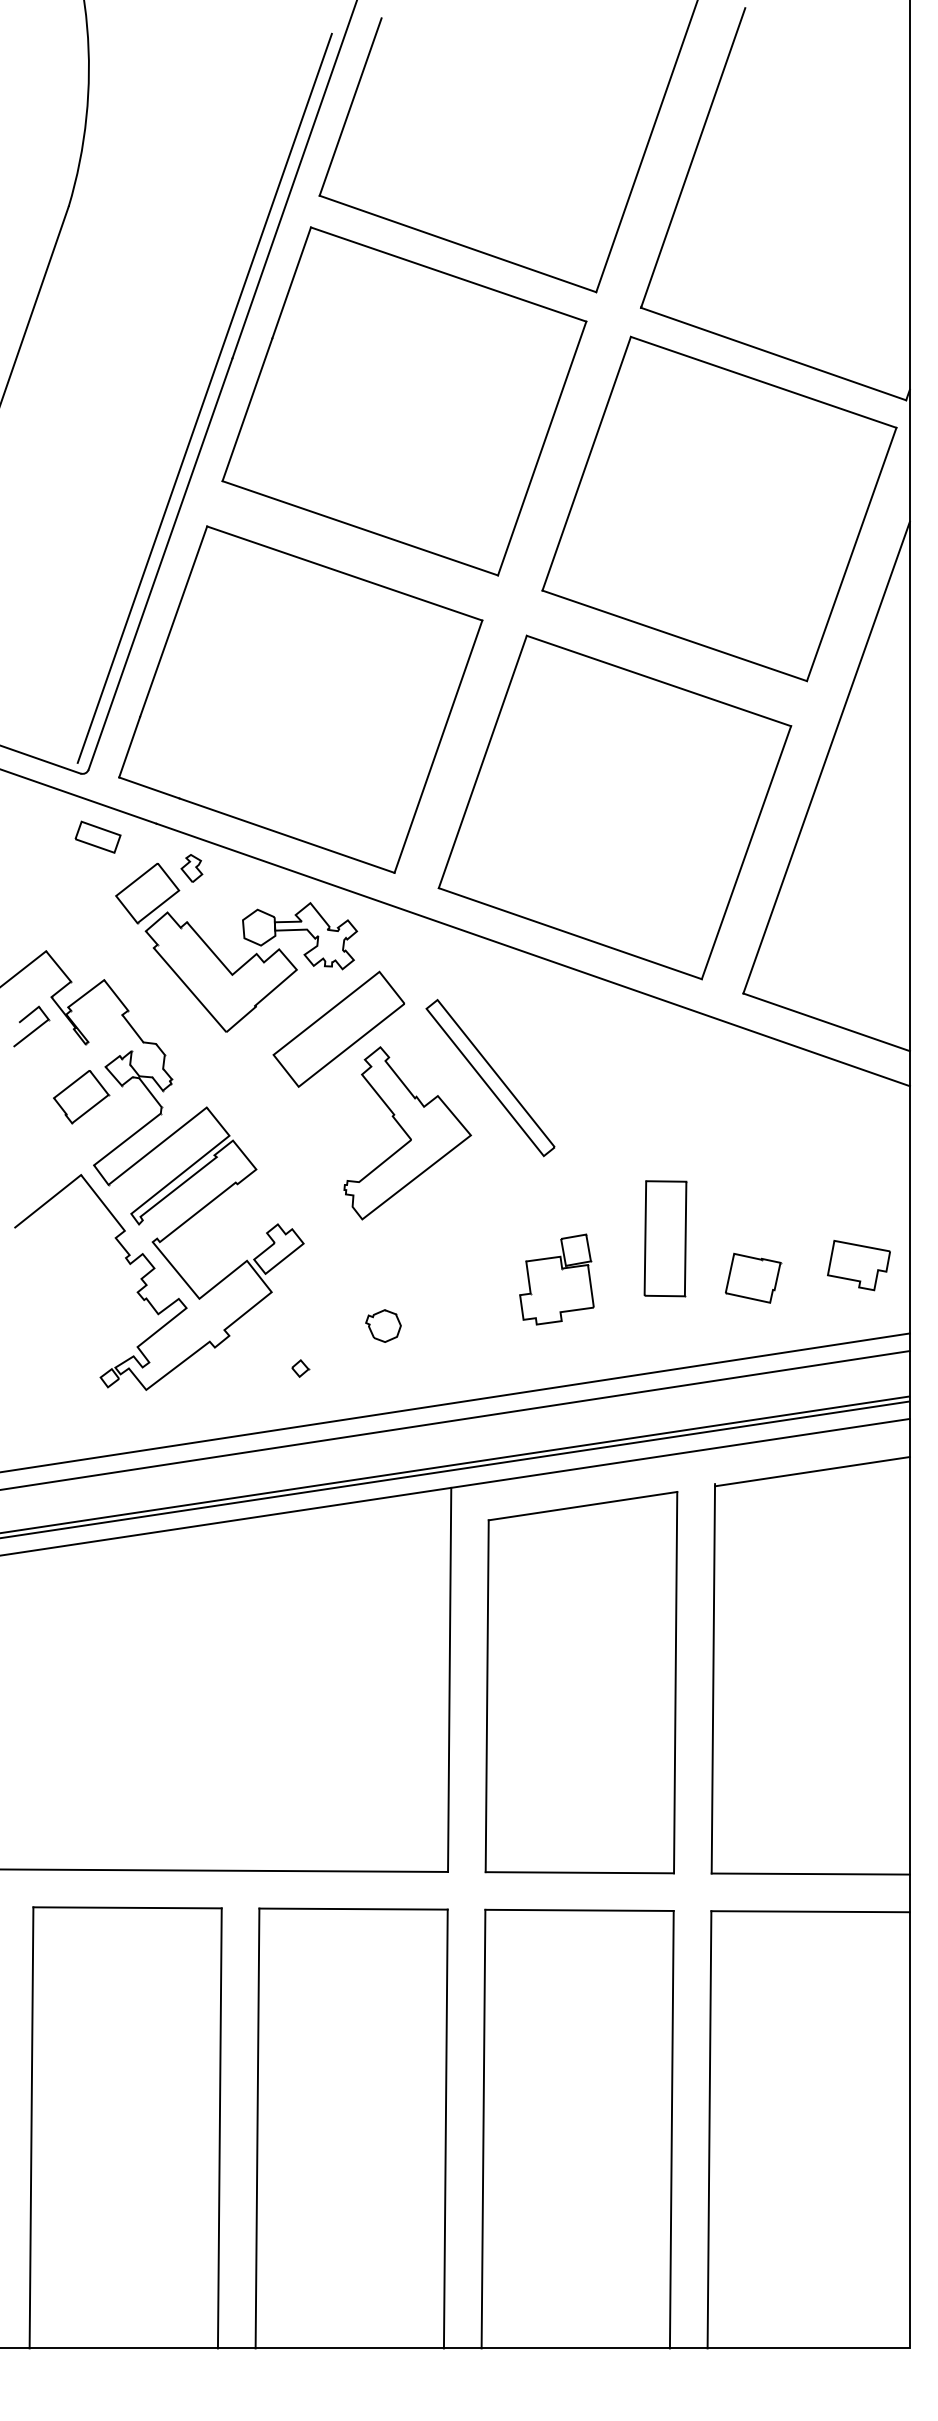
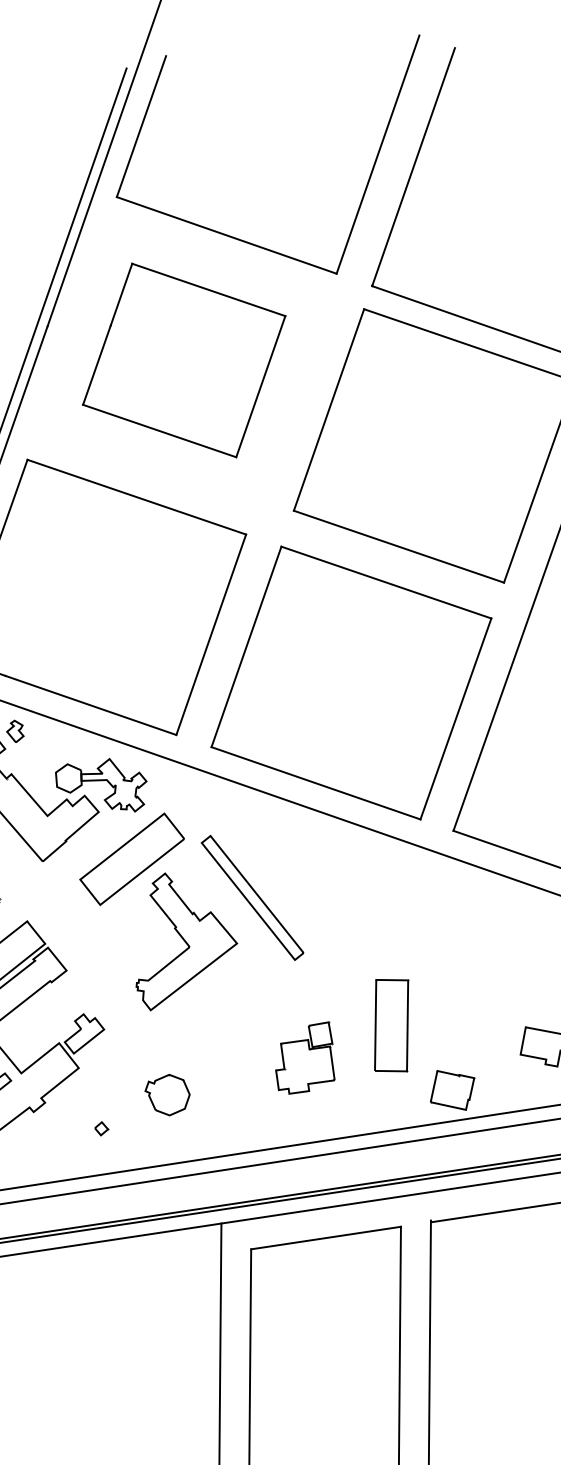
part: (404, 401) -> (184, 360), size x0.7
part: (753, 1277) -> (452, 1089), moved
part: (383, 1325) -> (167, 1094), size x1.6

